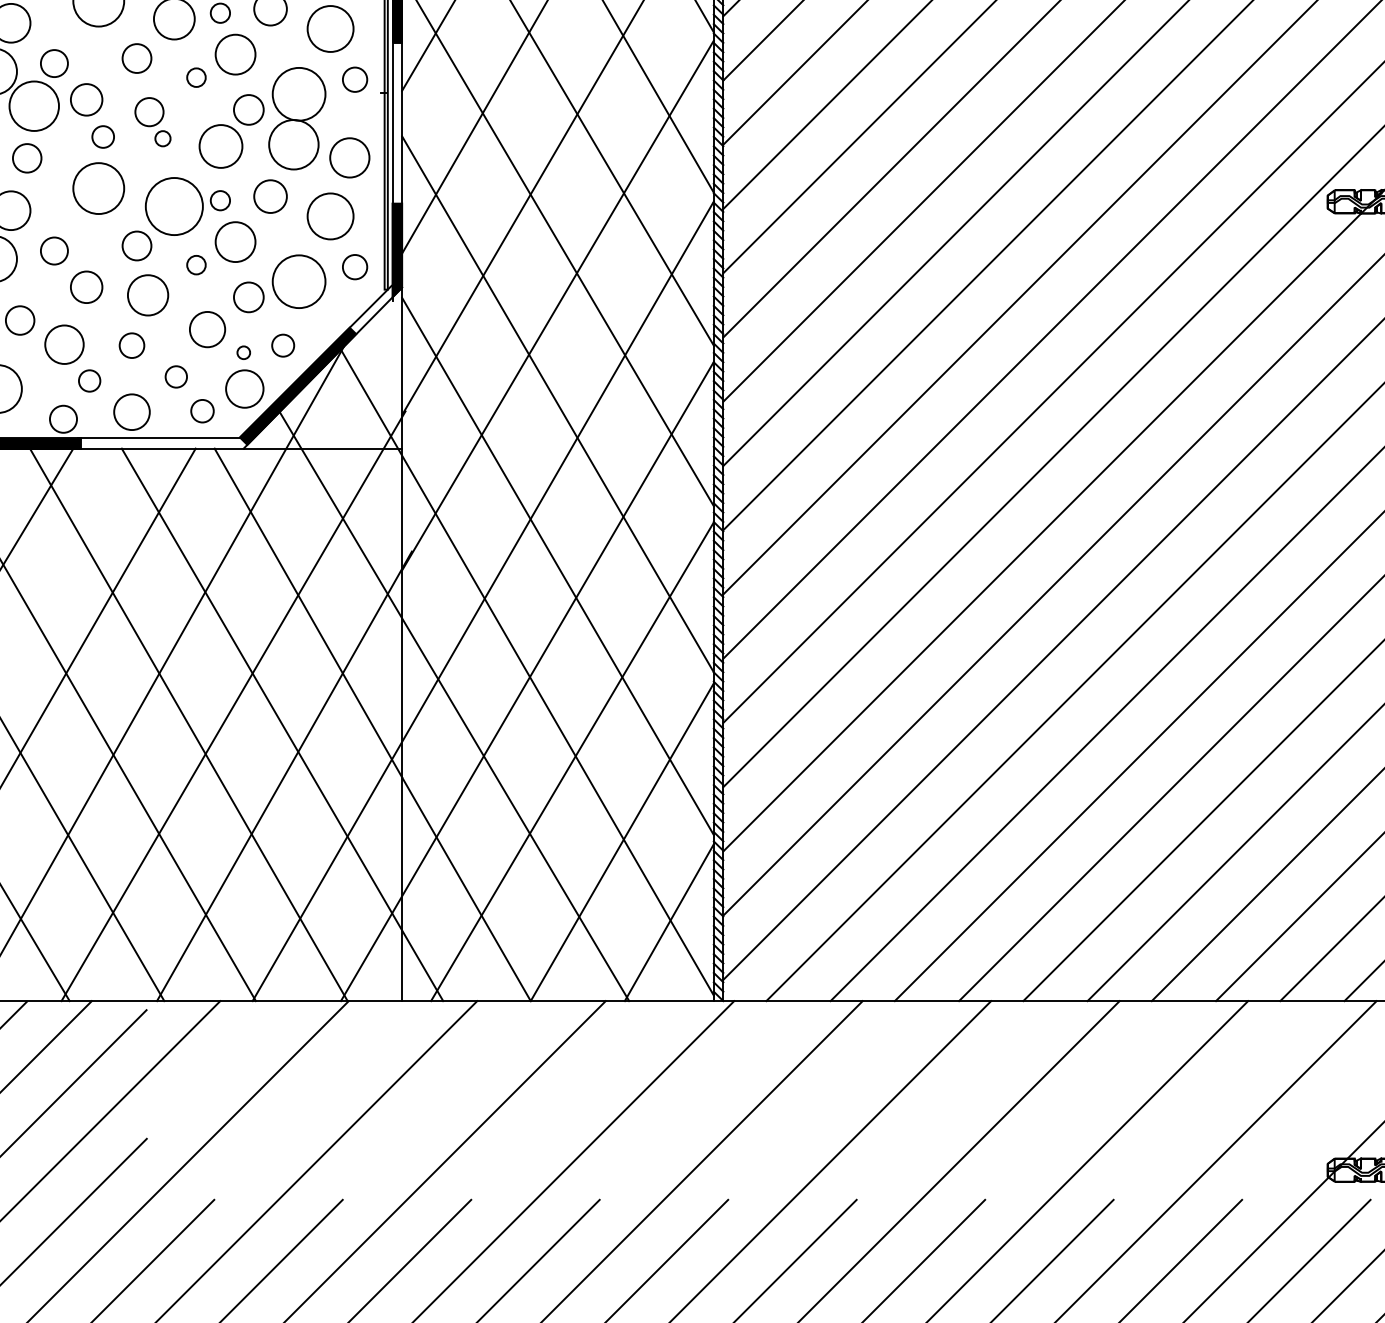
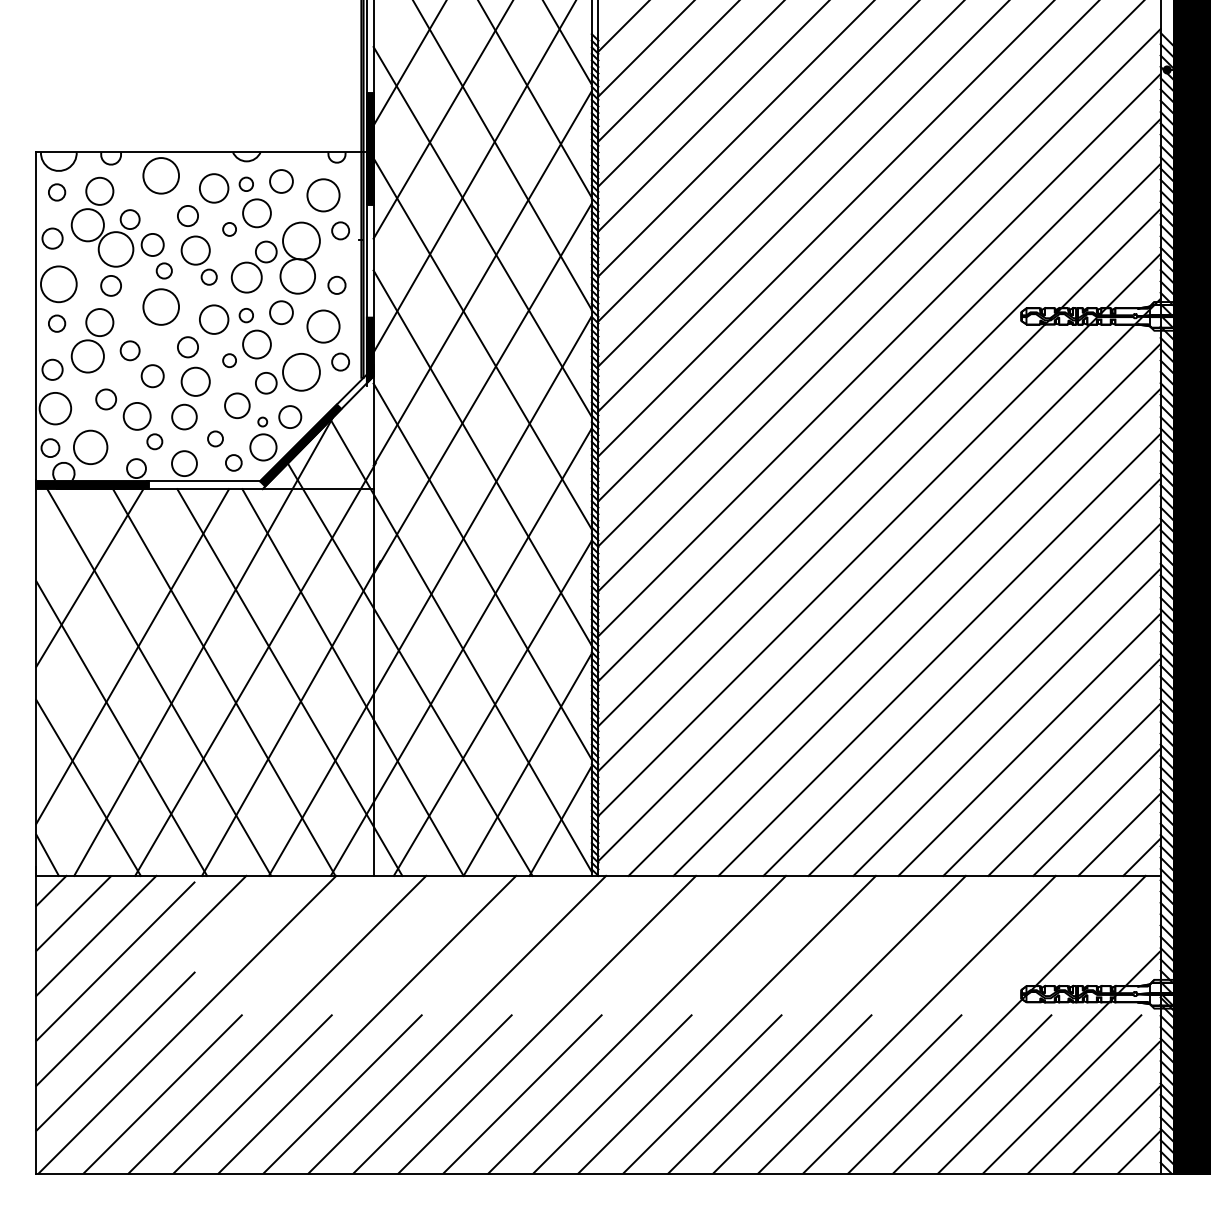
part: (152, 122) -> (198, 260), size x1.43
circle: (349, 156) -> (336, 284), size x0.62
circle: (173, 206) -> (213, 319), size x0.71
circle: (132, 344) -> (184, 416), size x1.43
circle: (283, 344) -> (290, 416), size x1.43

